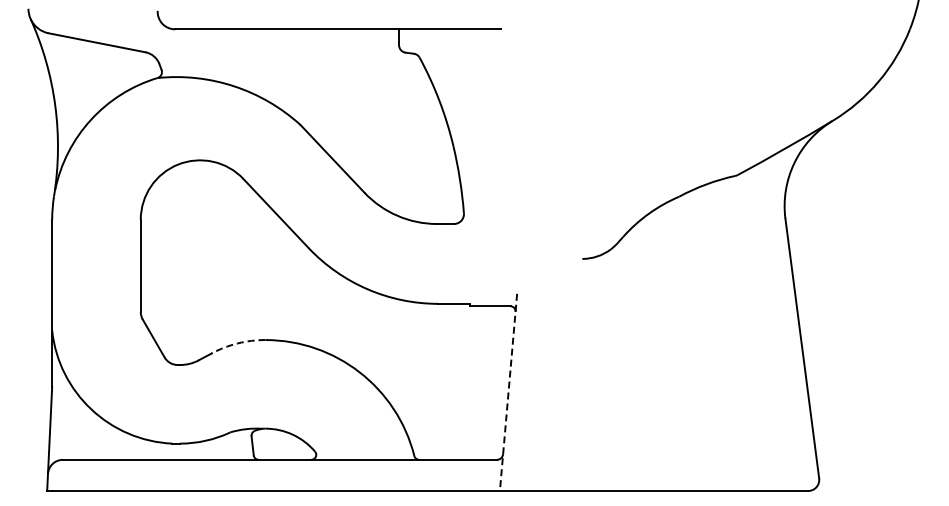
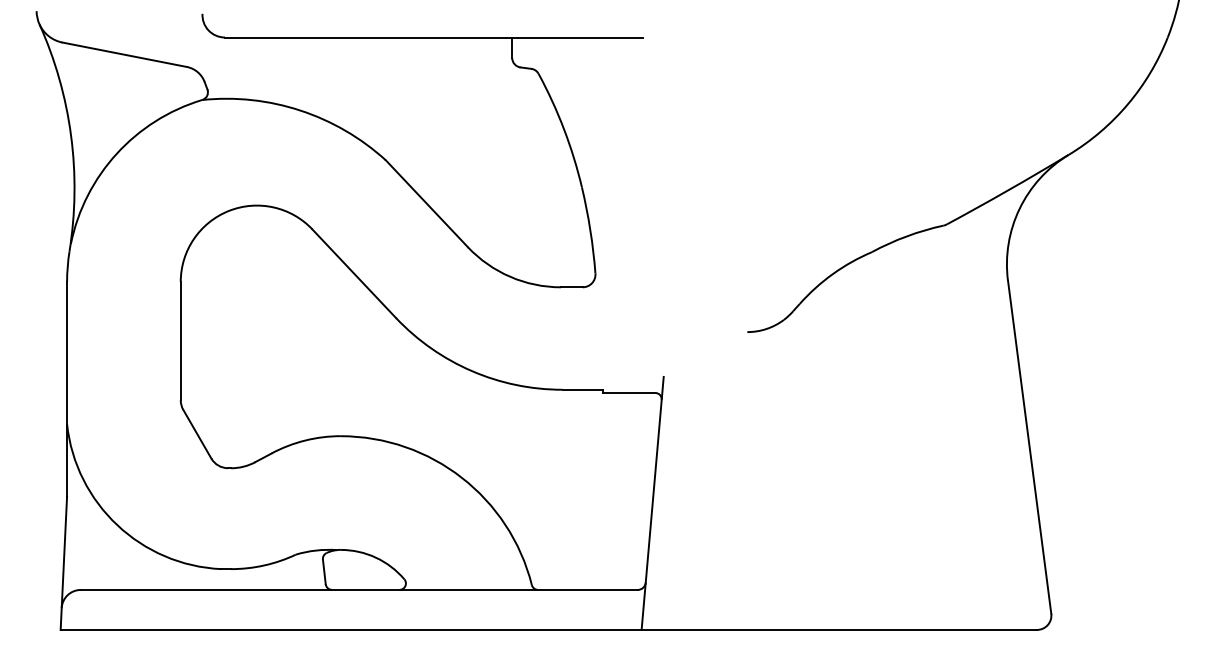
arc: (237, 343) -> (304, 440), dashed -> solid
line: (508, 392) -> (652, 503), dashed -> solid

